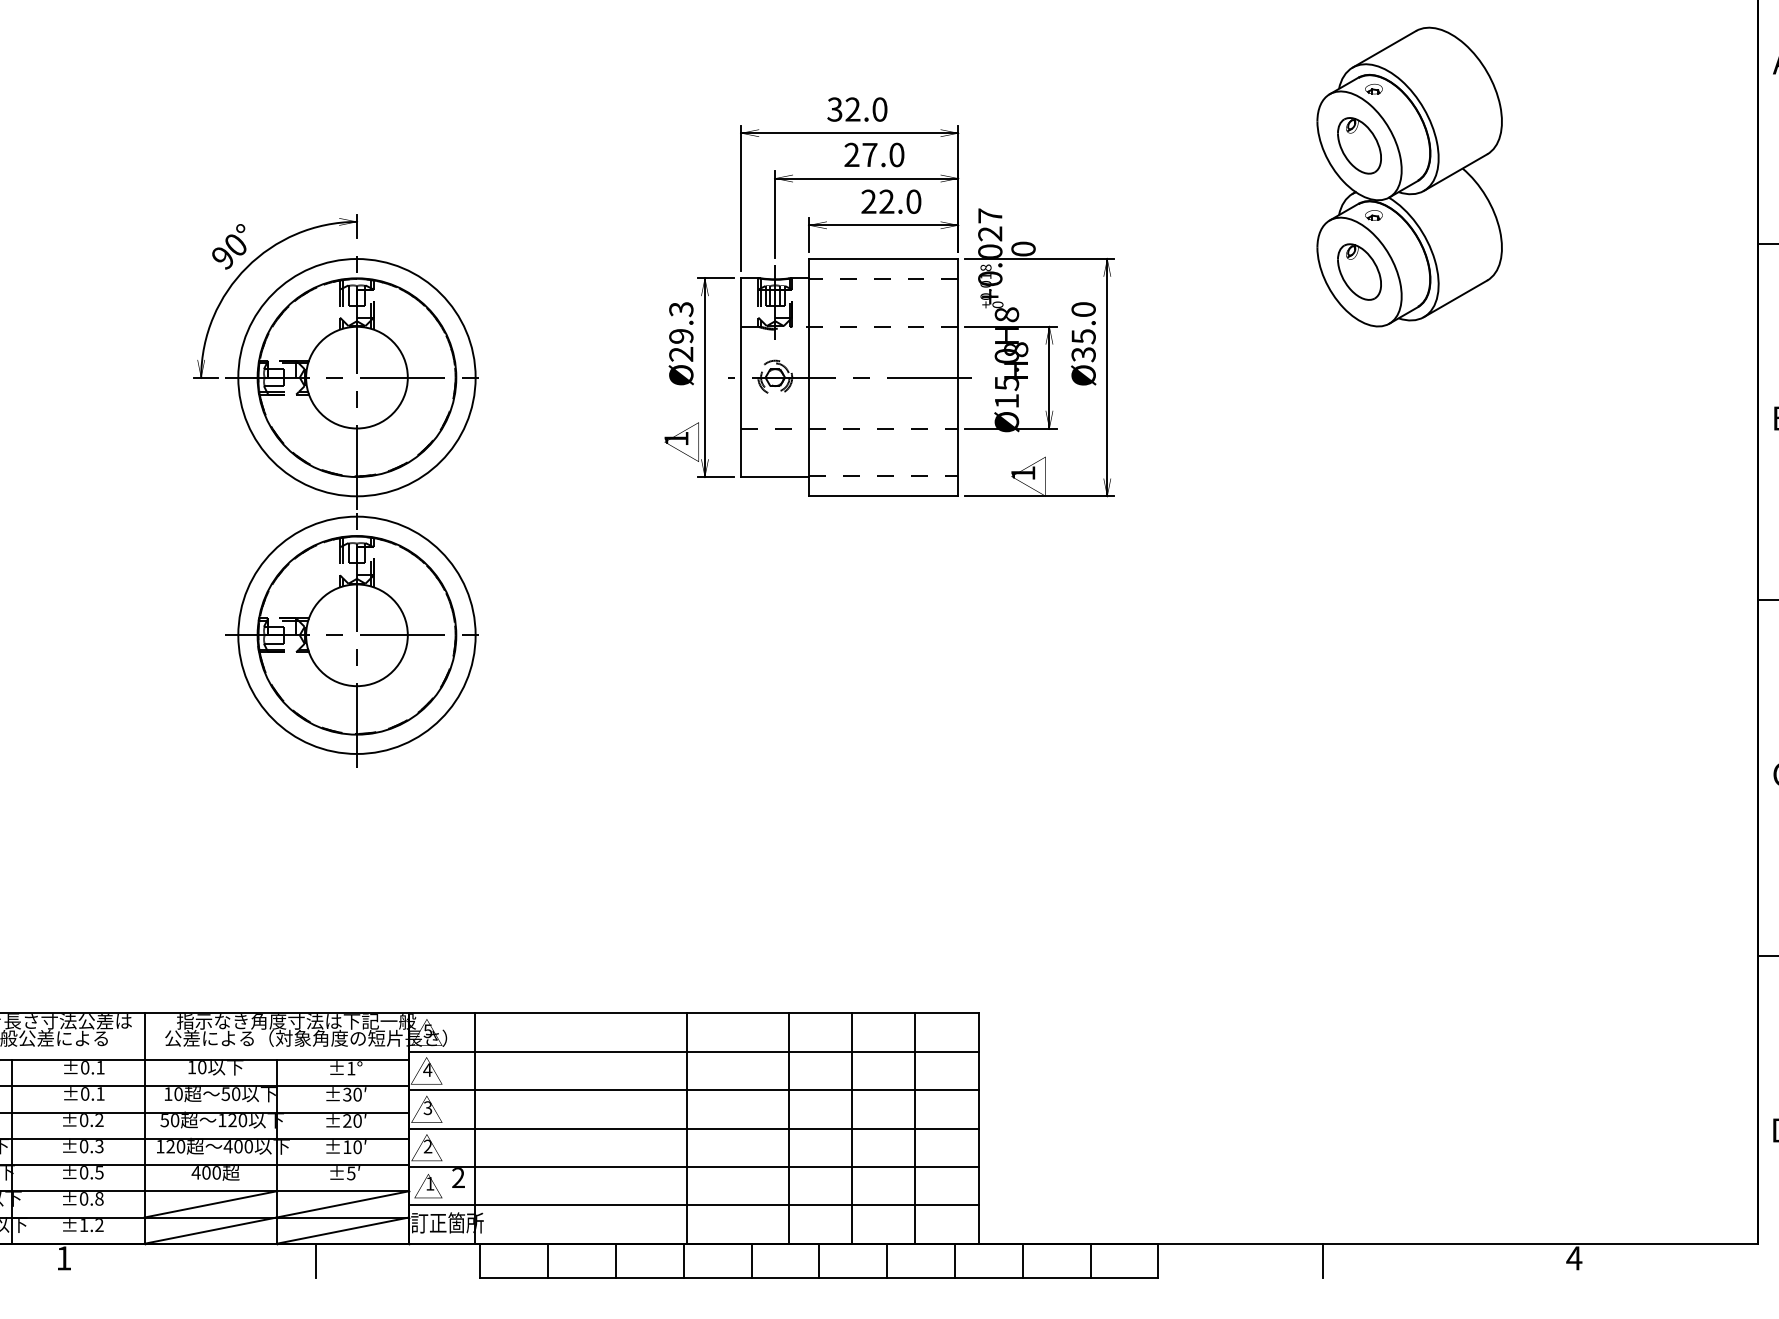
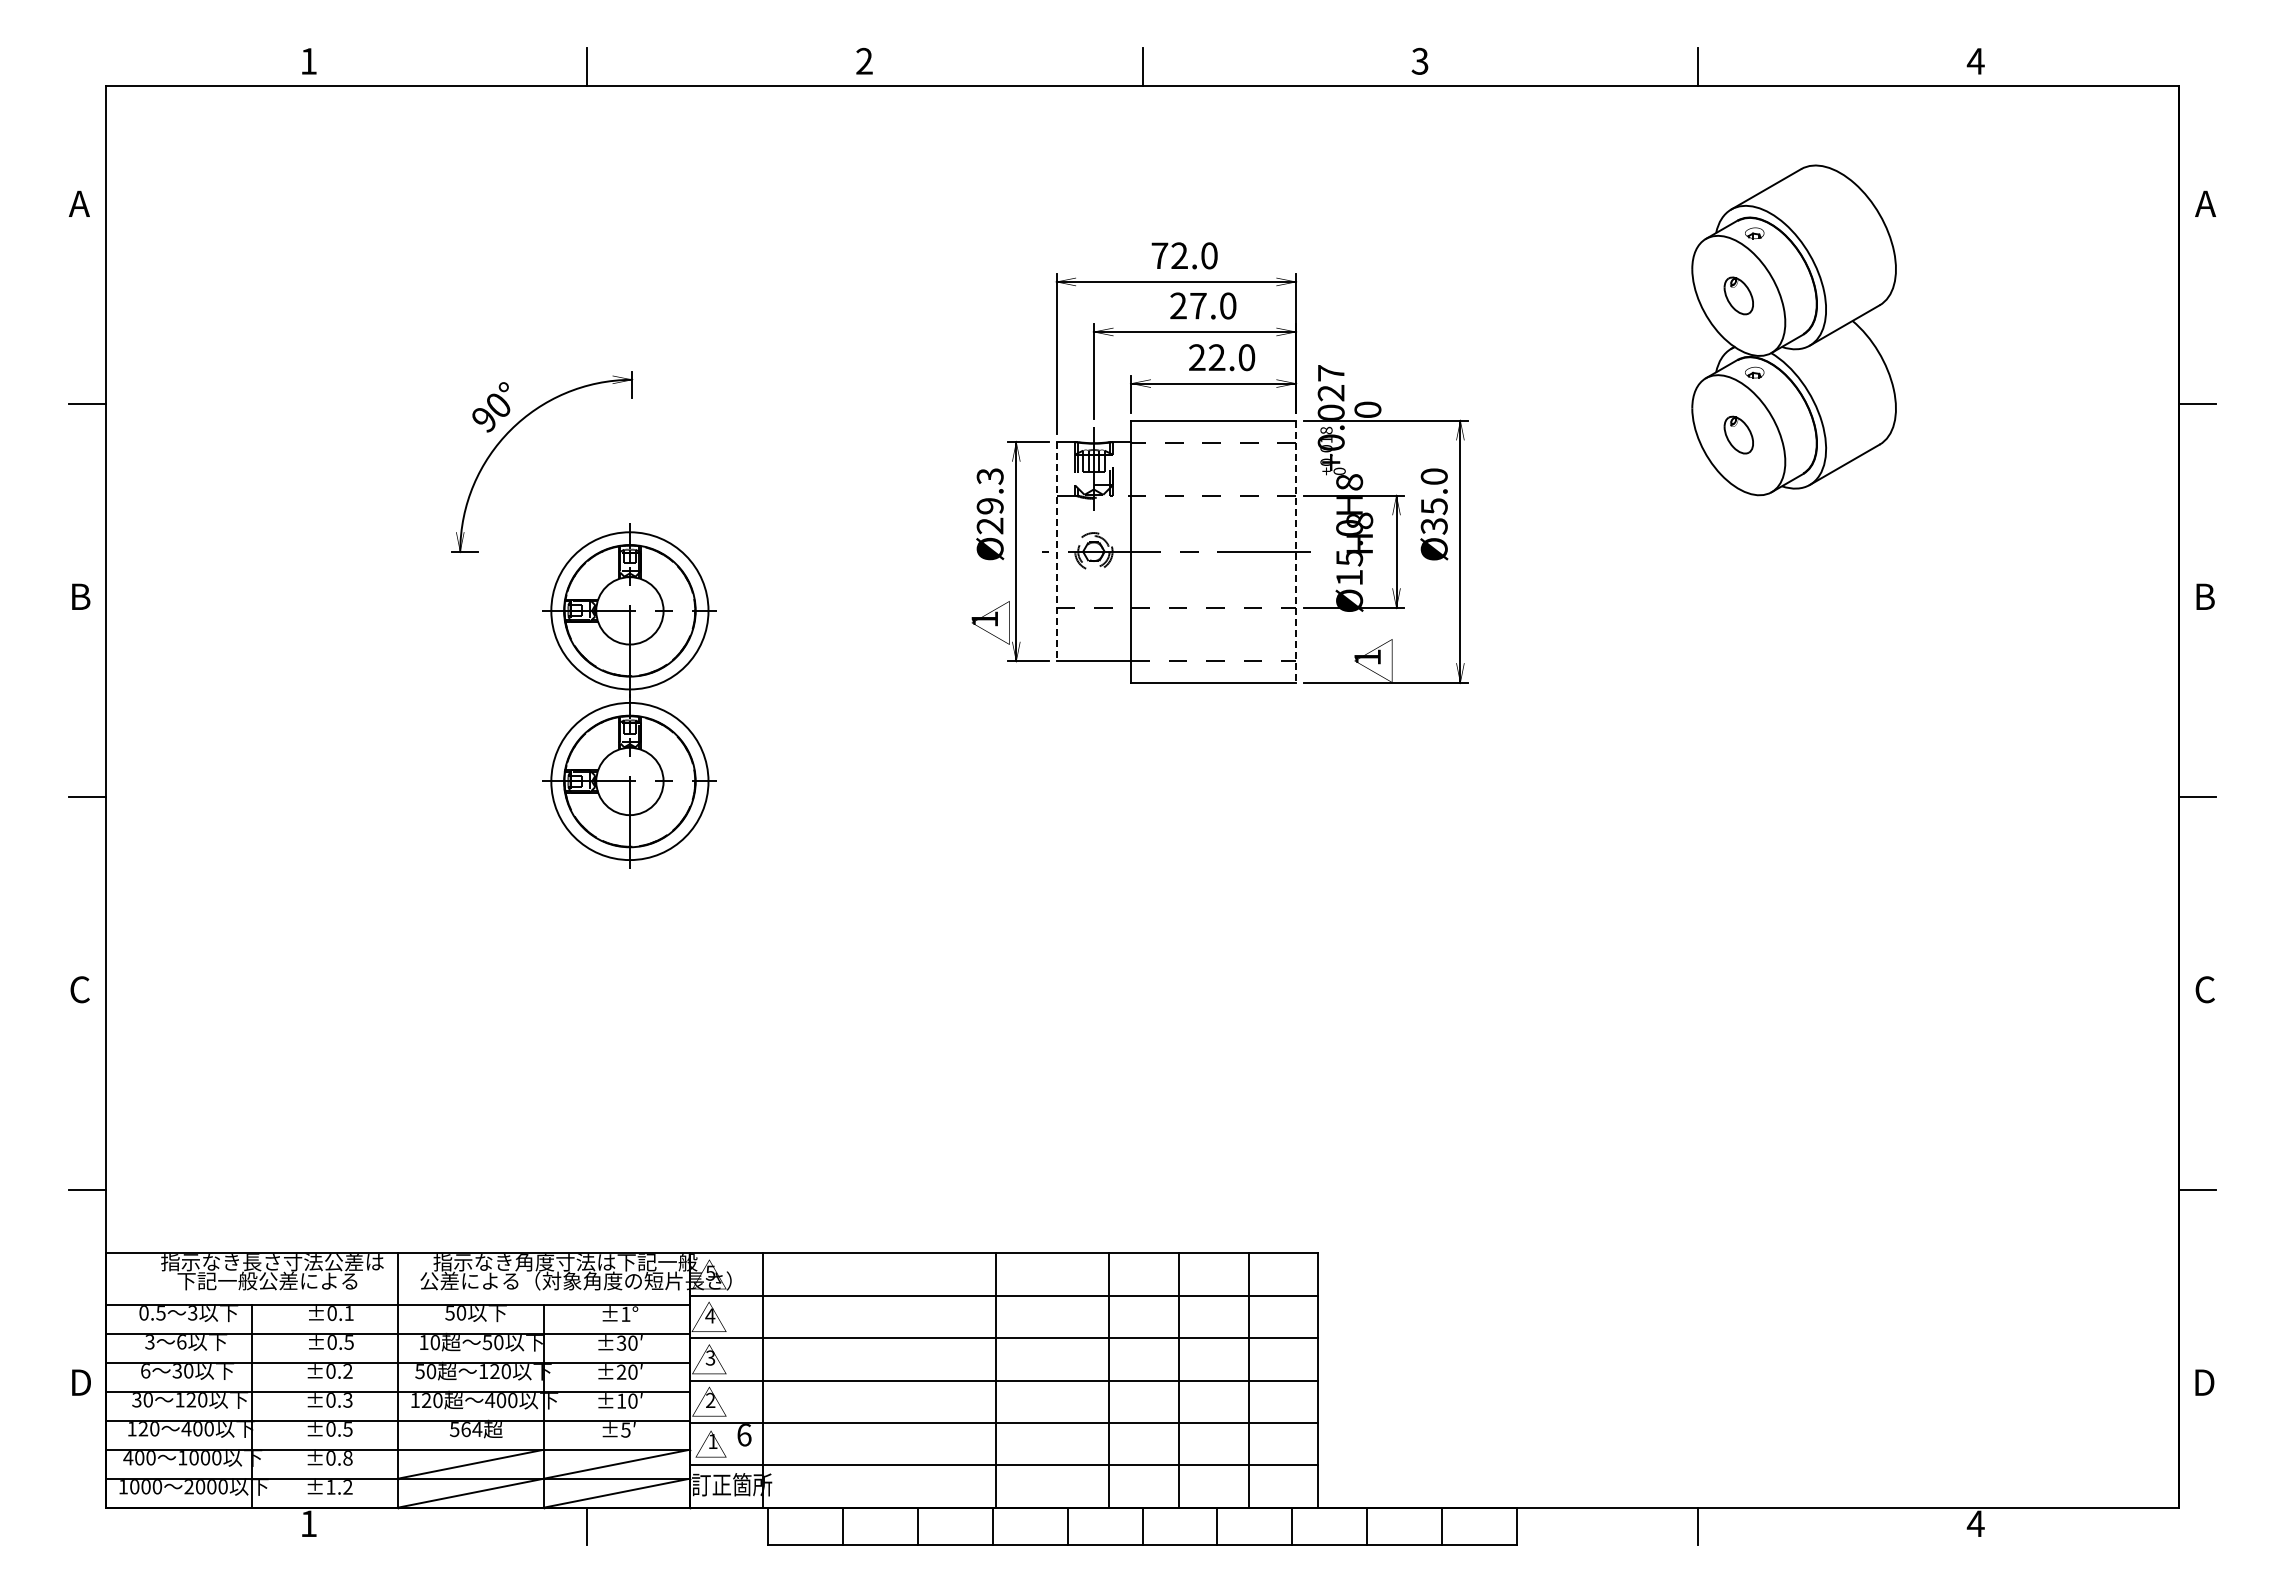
text: (834, 109) -> (1159, 255), 32.0 -> 72.0
part: (1359, 145) -> (1738, 295), size x0.6
part: (1359, 271) -> (1738, 434), size x0.6
line: (741, 377) -> (1056, 551), solid -> dashed
line: (957, 377) -> (1295, 551), solid -> dashed
part: (351, 511) -> (626, 699), size x0.6
text: (191, 1067) -> (449, 1313), 10 -> 50
text: (99, 1094) -> (348, 1342), ±0.1 -> ±0.5
text: (205, 1172) -> (465, 1429), 400 -> 564
text: (458, 1178) -> (744, 1435), 2 -> 6

